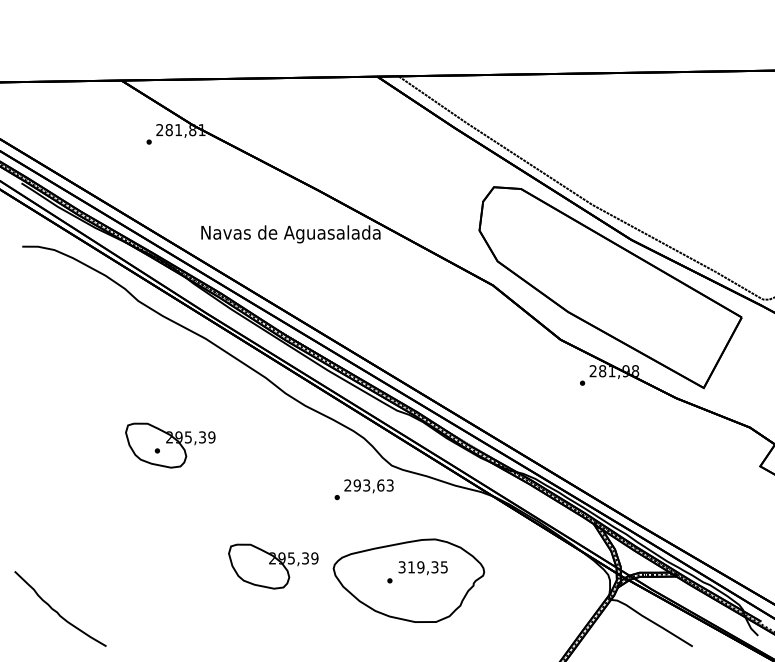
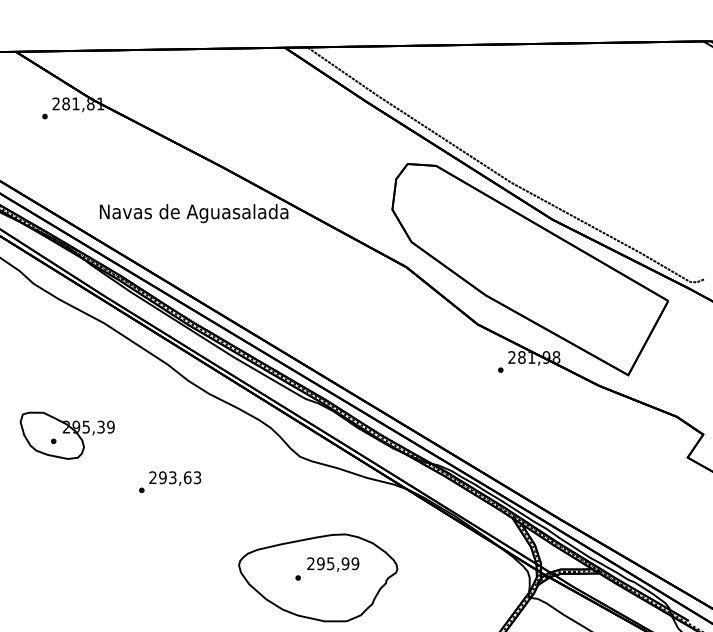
text: (363, 489) -> (169, 481), moved
part: (273, 566) -> (175, 562), removed
text: (422, 567) -> (332, 563), 319,35 -> 295,99

